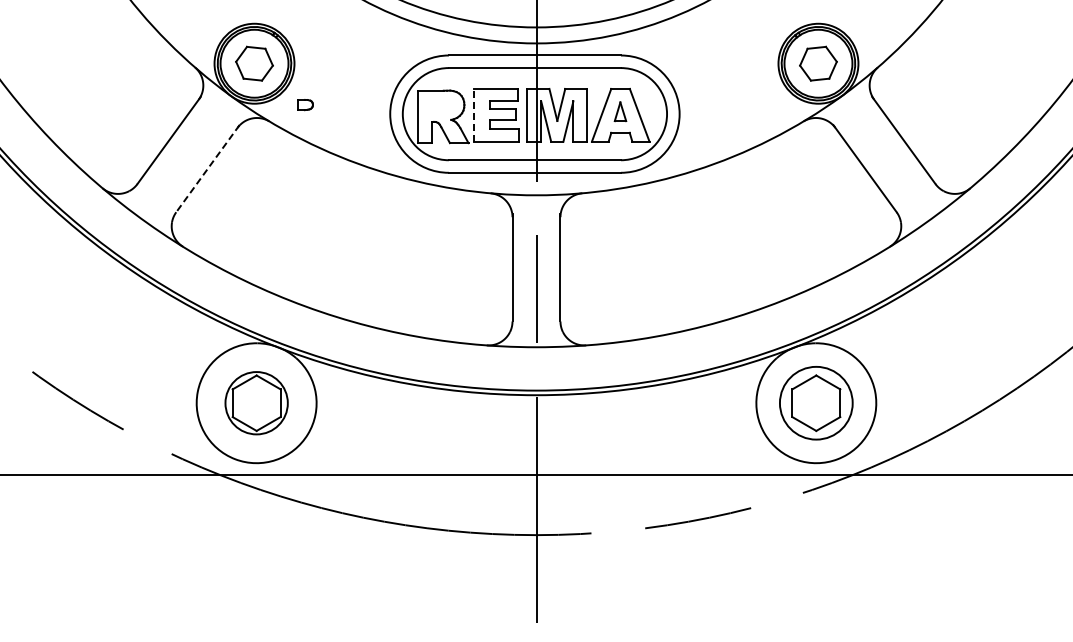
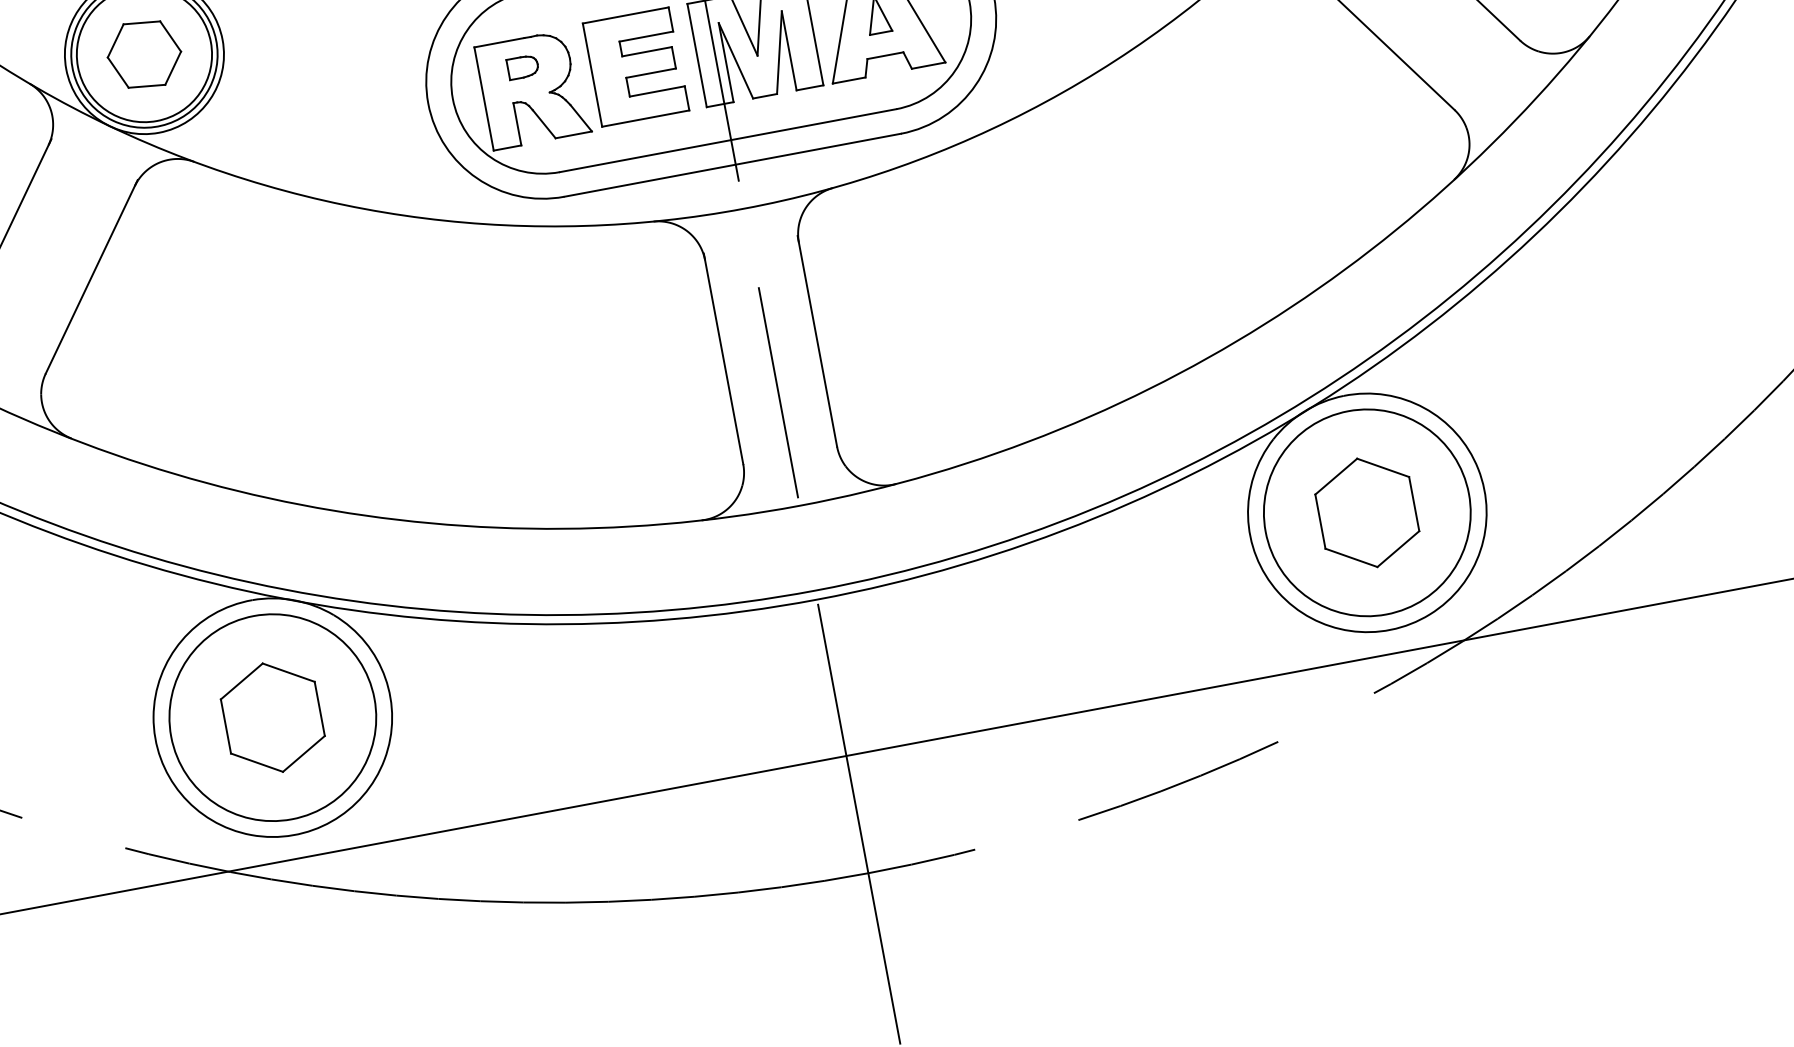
part: (305, 105) -> (523, 68), moved
line: (473, 114) -> (591, 73), dashed -> solid
line: (207, 168) -> (90, 276), dashed -> solid
circle: (256, 403) -> (272, 718), size x1.67
circle: (816, 403) -> (1367, 513), size x1.43

